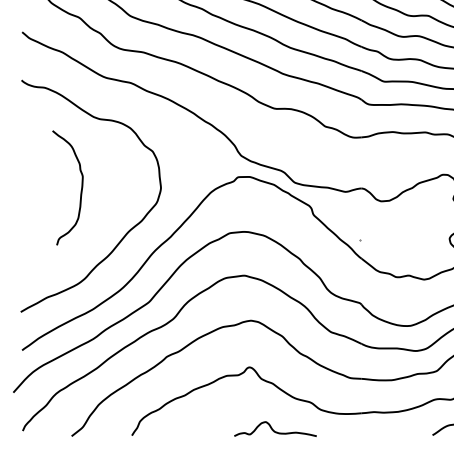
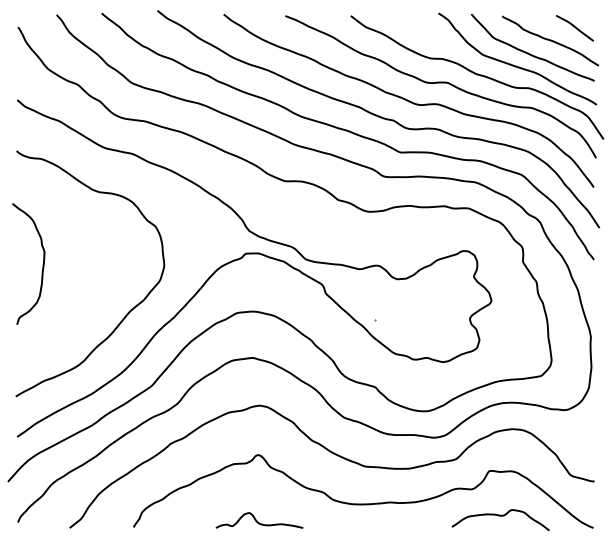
curve: (80, 188) -> (42, 264), moved
curve: (274, 430) -> (258, 521), moved

